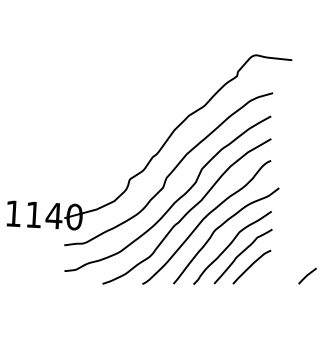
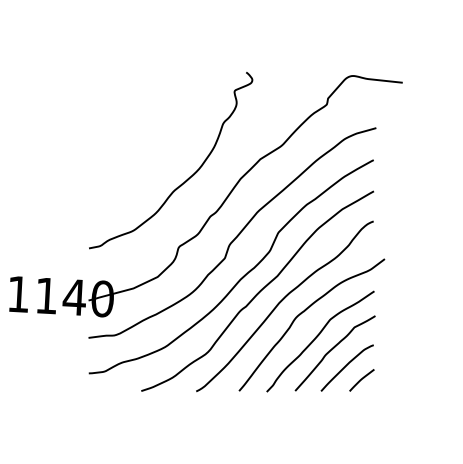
curve: (136, 128) -> (188, 177), added
line: (307, 276) -> (361, 380), moved

